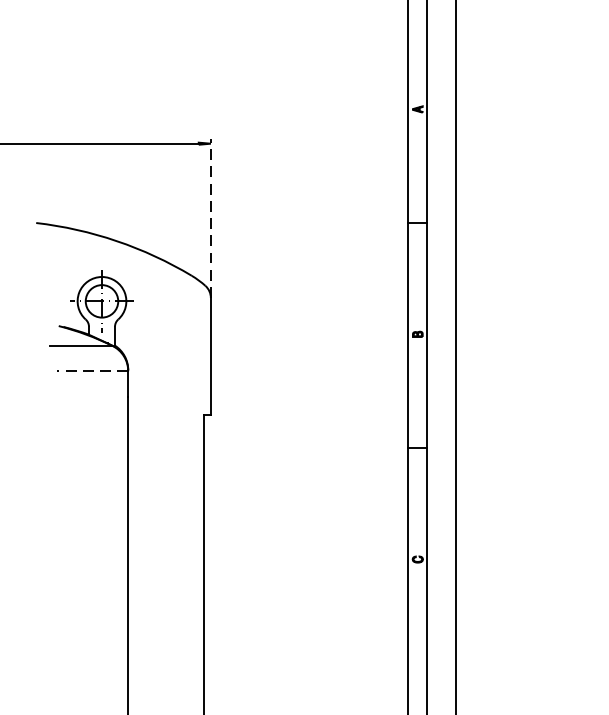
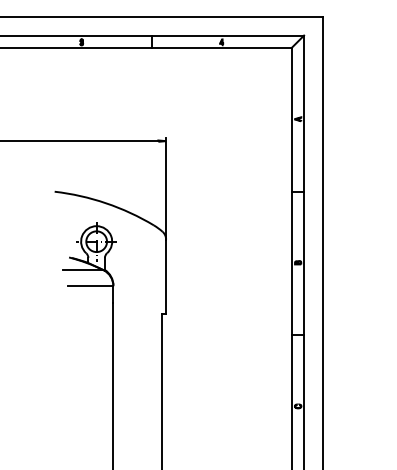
line: (211, 217) -> (166, 188), dashed -> solid
line: (92, 371) -> (90, 286), dashed -> solid

